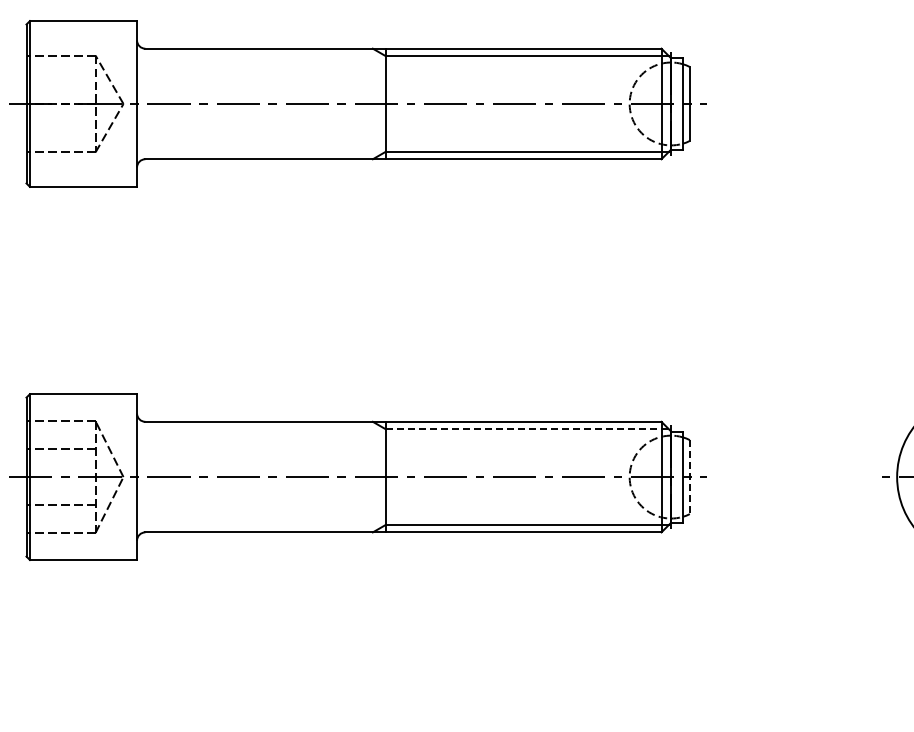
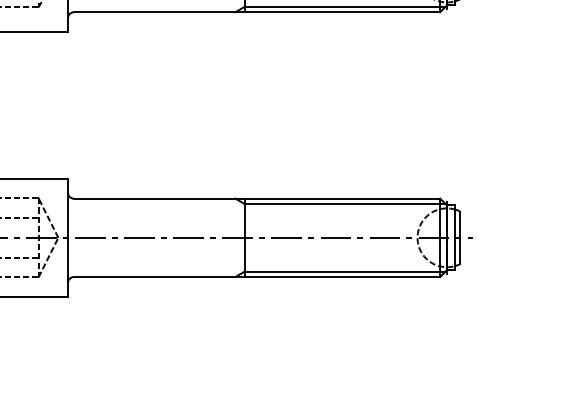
line: (527, 429) -> (345, 204), dashed -> solid
line: (689, 477) -> (460, 238), dashed -> solid

